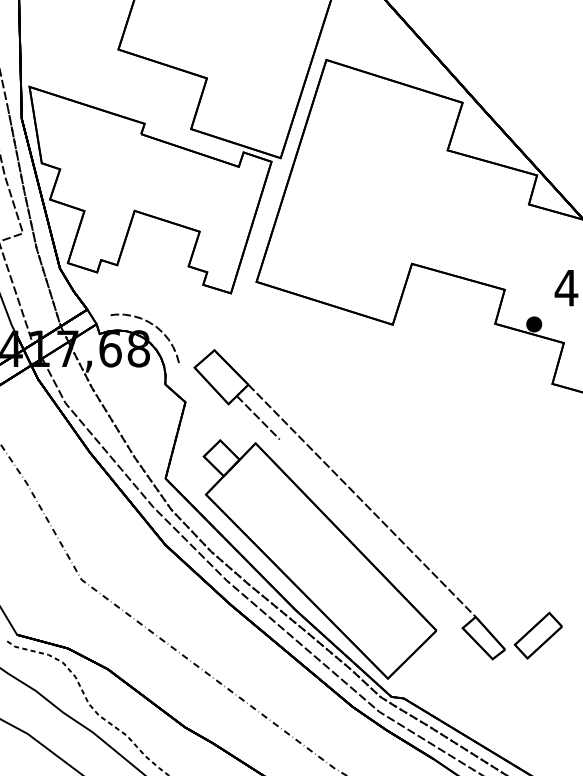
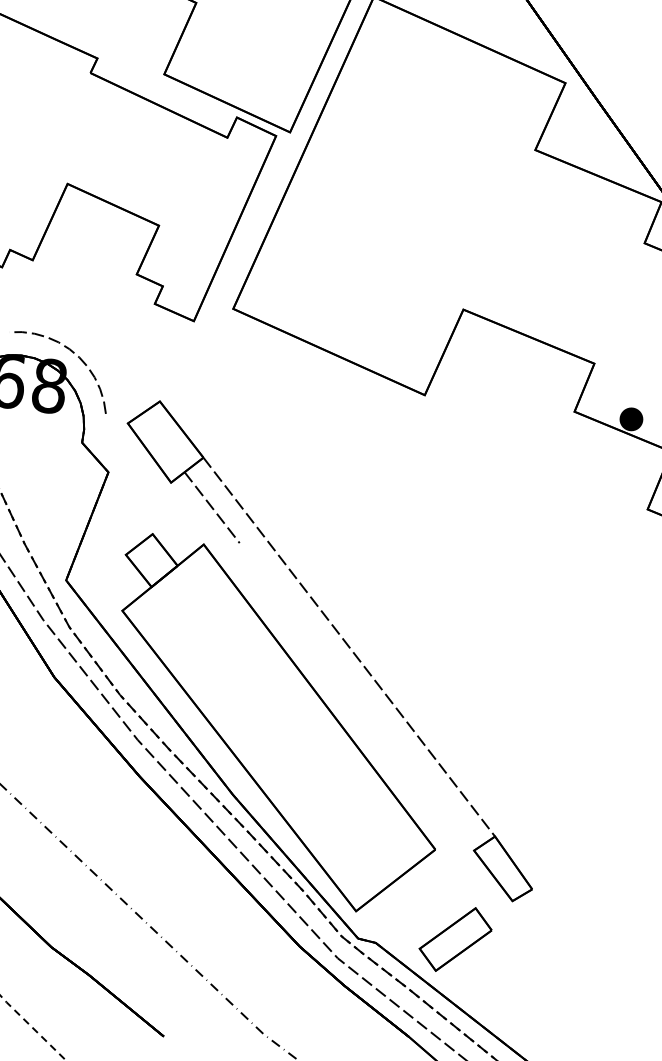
part: (537, 635) -> (454, 939), moved

